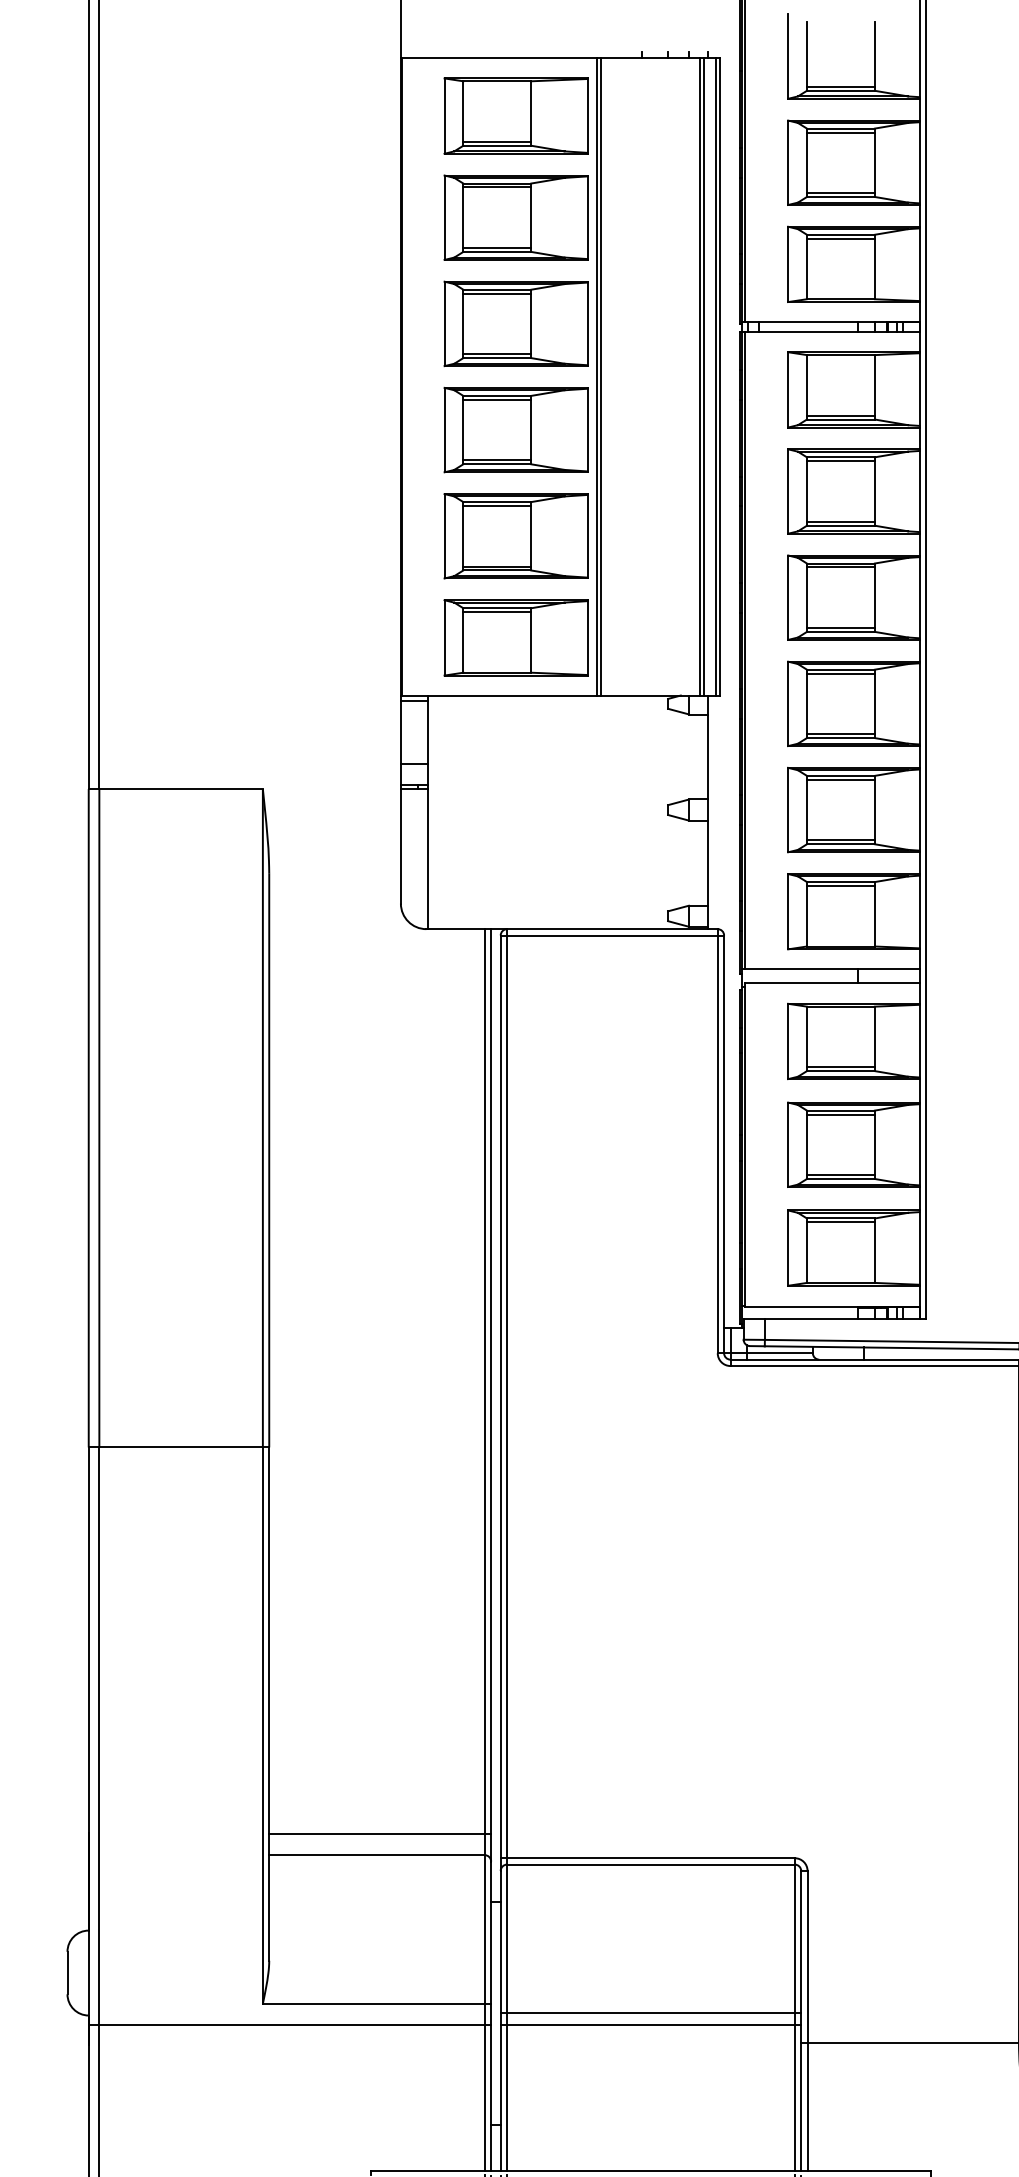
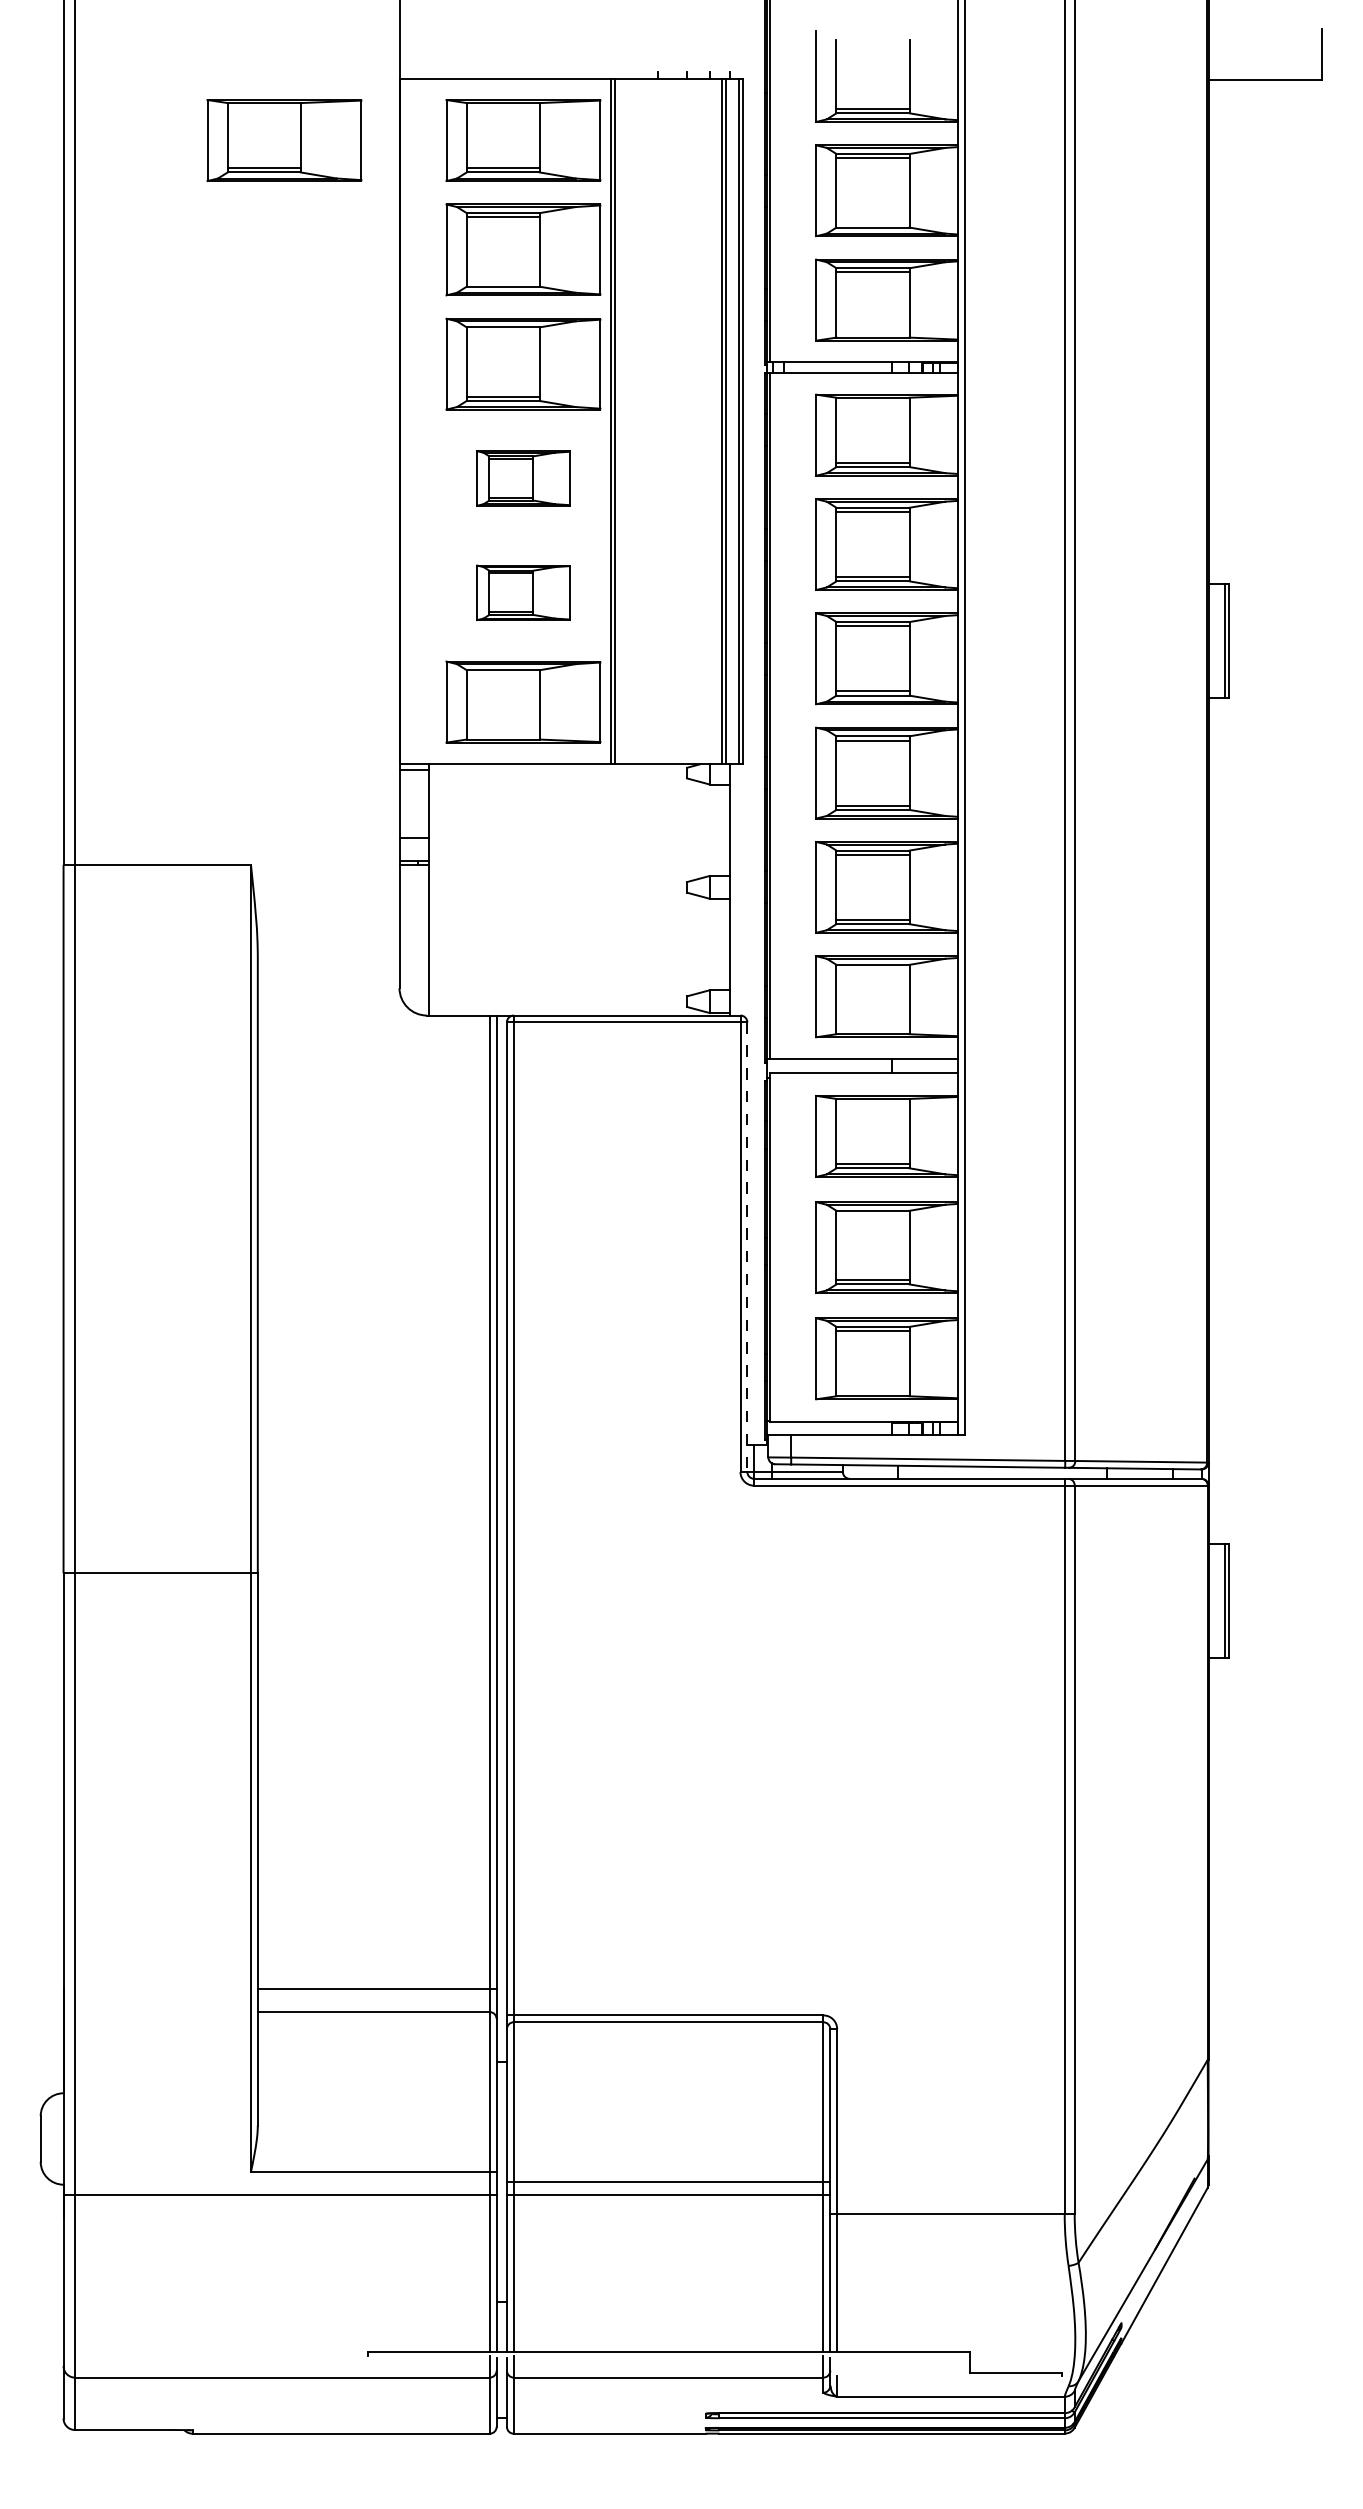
part: (294, 116) -> (284, 140), added
line: (840, 193) -> (872, 223), removed
line: (496, 248) -> (502, 282), removed
line: (496, 293) -> (502, 331), removed
part: (516, 430) -> (523, 478), size x0.6
part: (516, 536) -> (523, 592), size x0.6
line: (496, 612) -> (502, 674), removed
line: (840, 886) -> (872, 969), removed
line: (840, 1114) -> (872, 1215), removed
line: (724, 1144) -> (747, 1247), solid -> dashed

